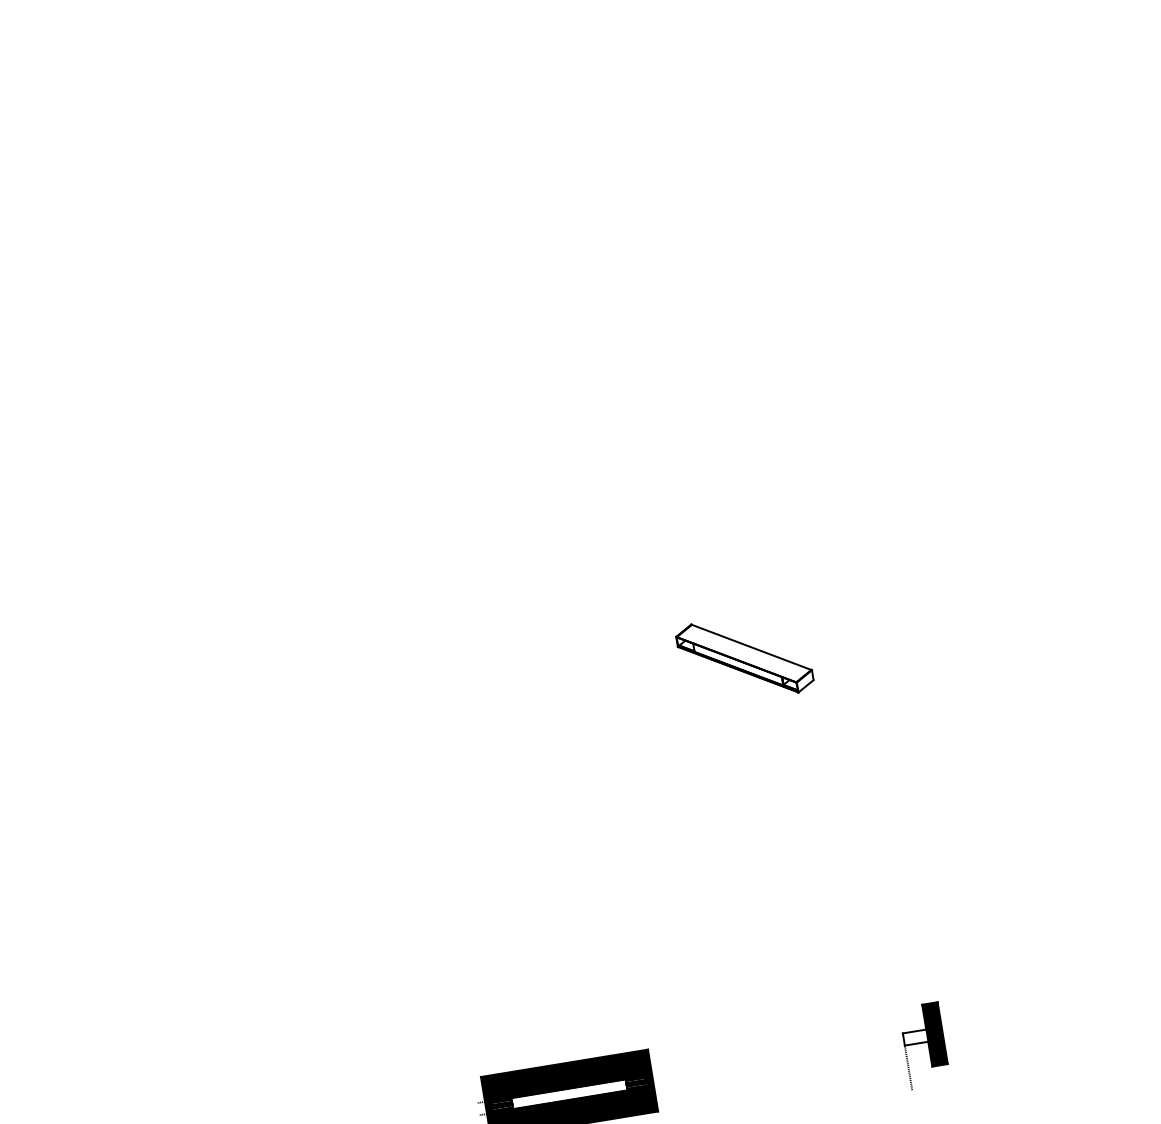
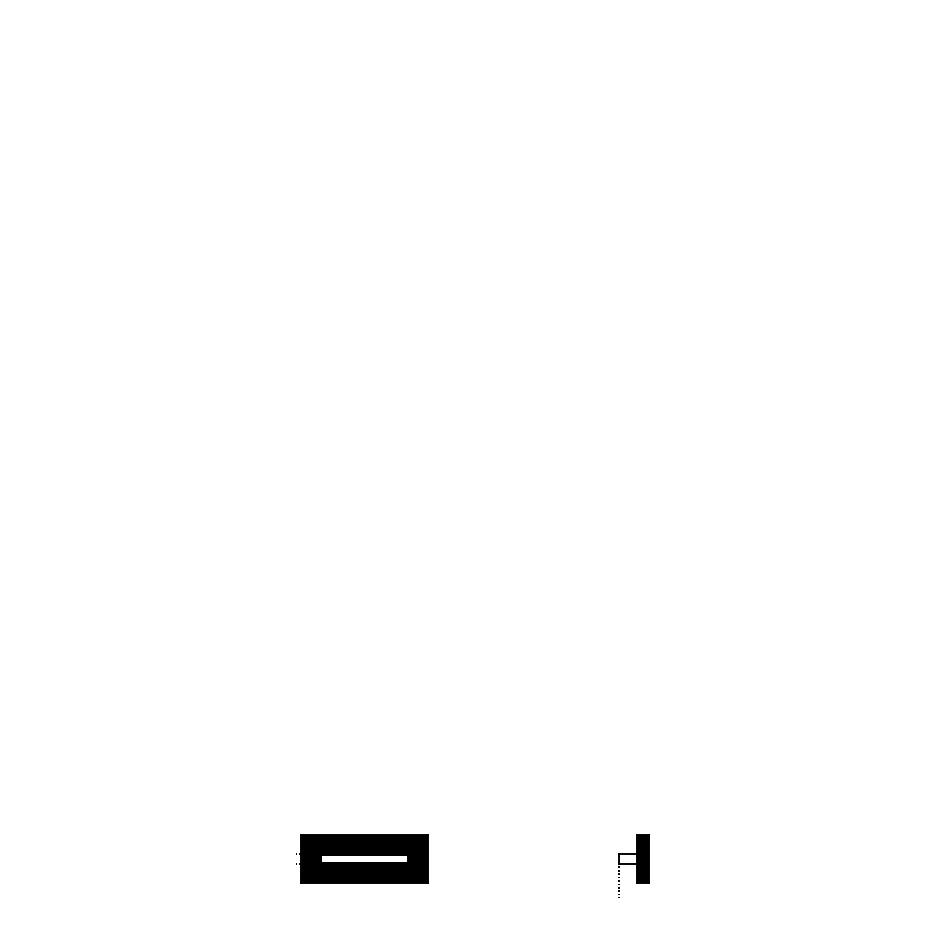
part: (744, 658) -> (547, 557), removed

